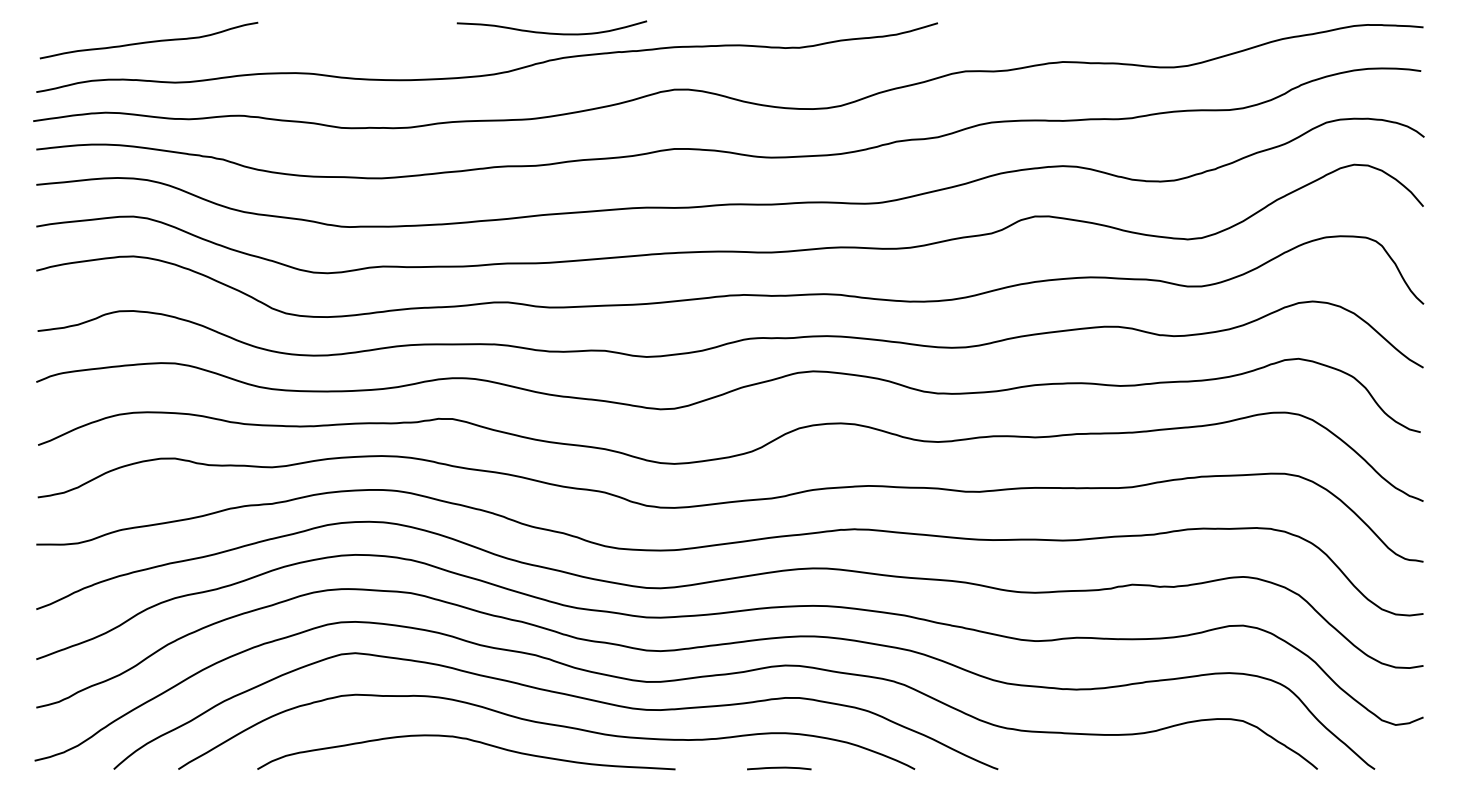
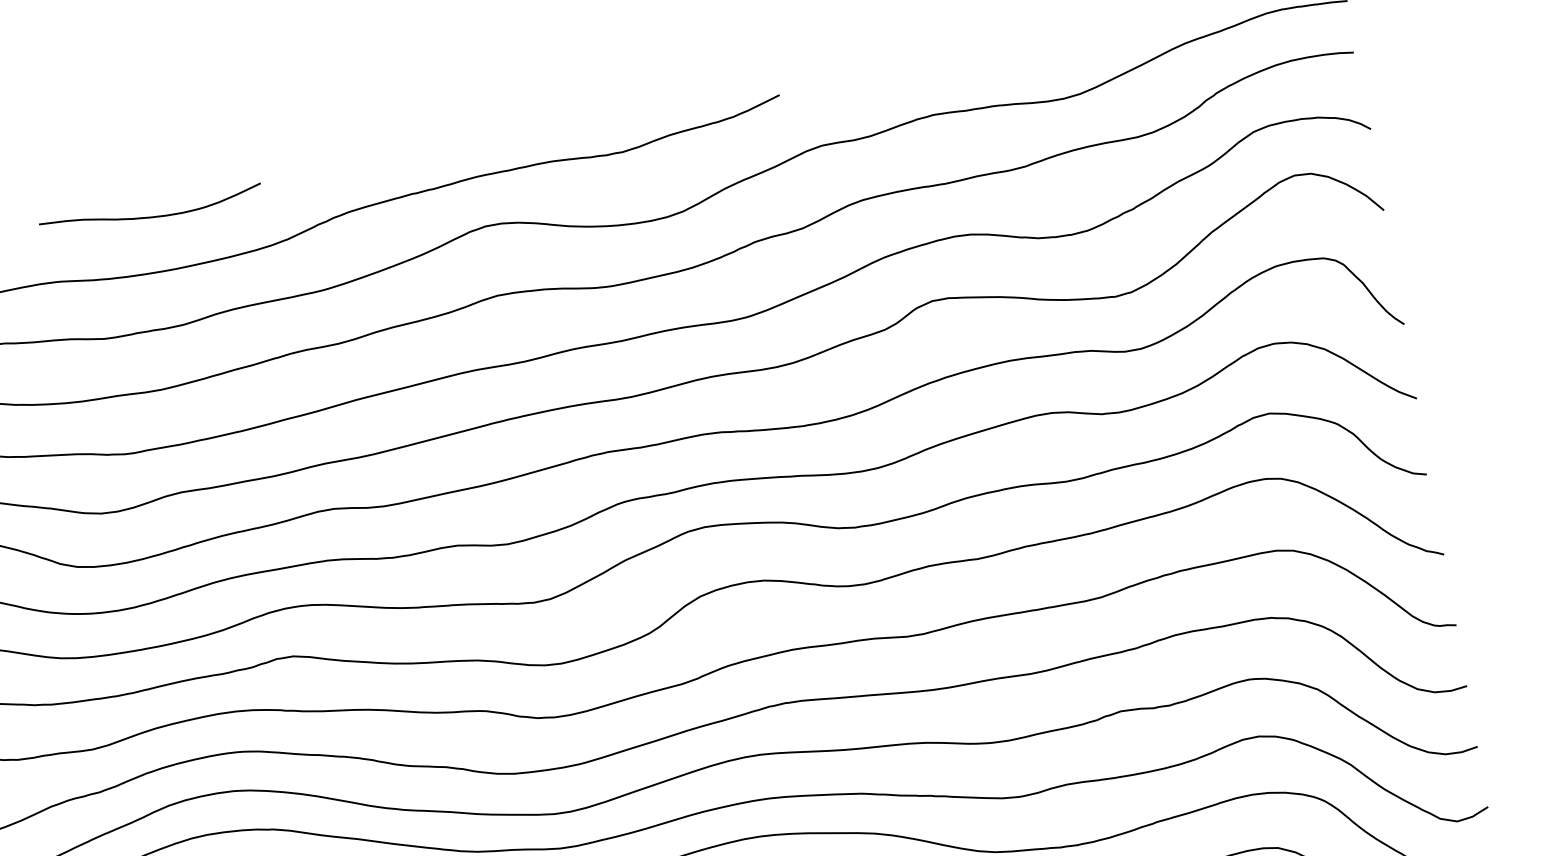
curve: (551, 32) -> (151, 215), moved

